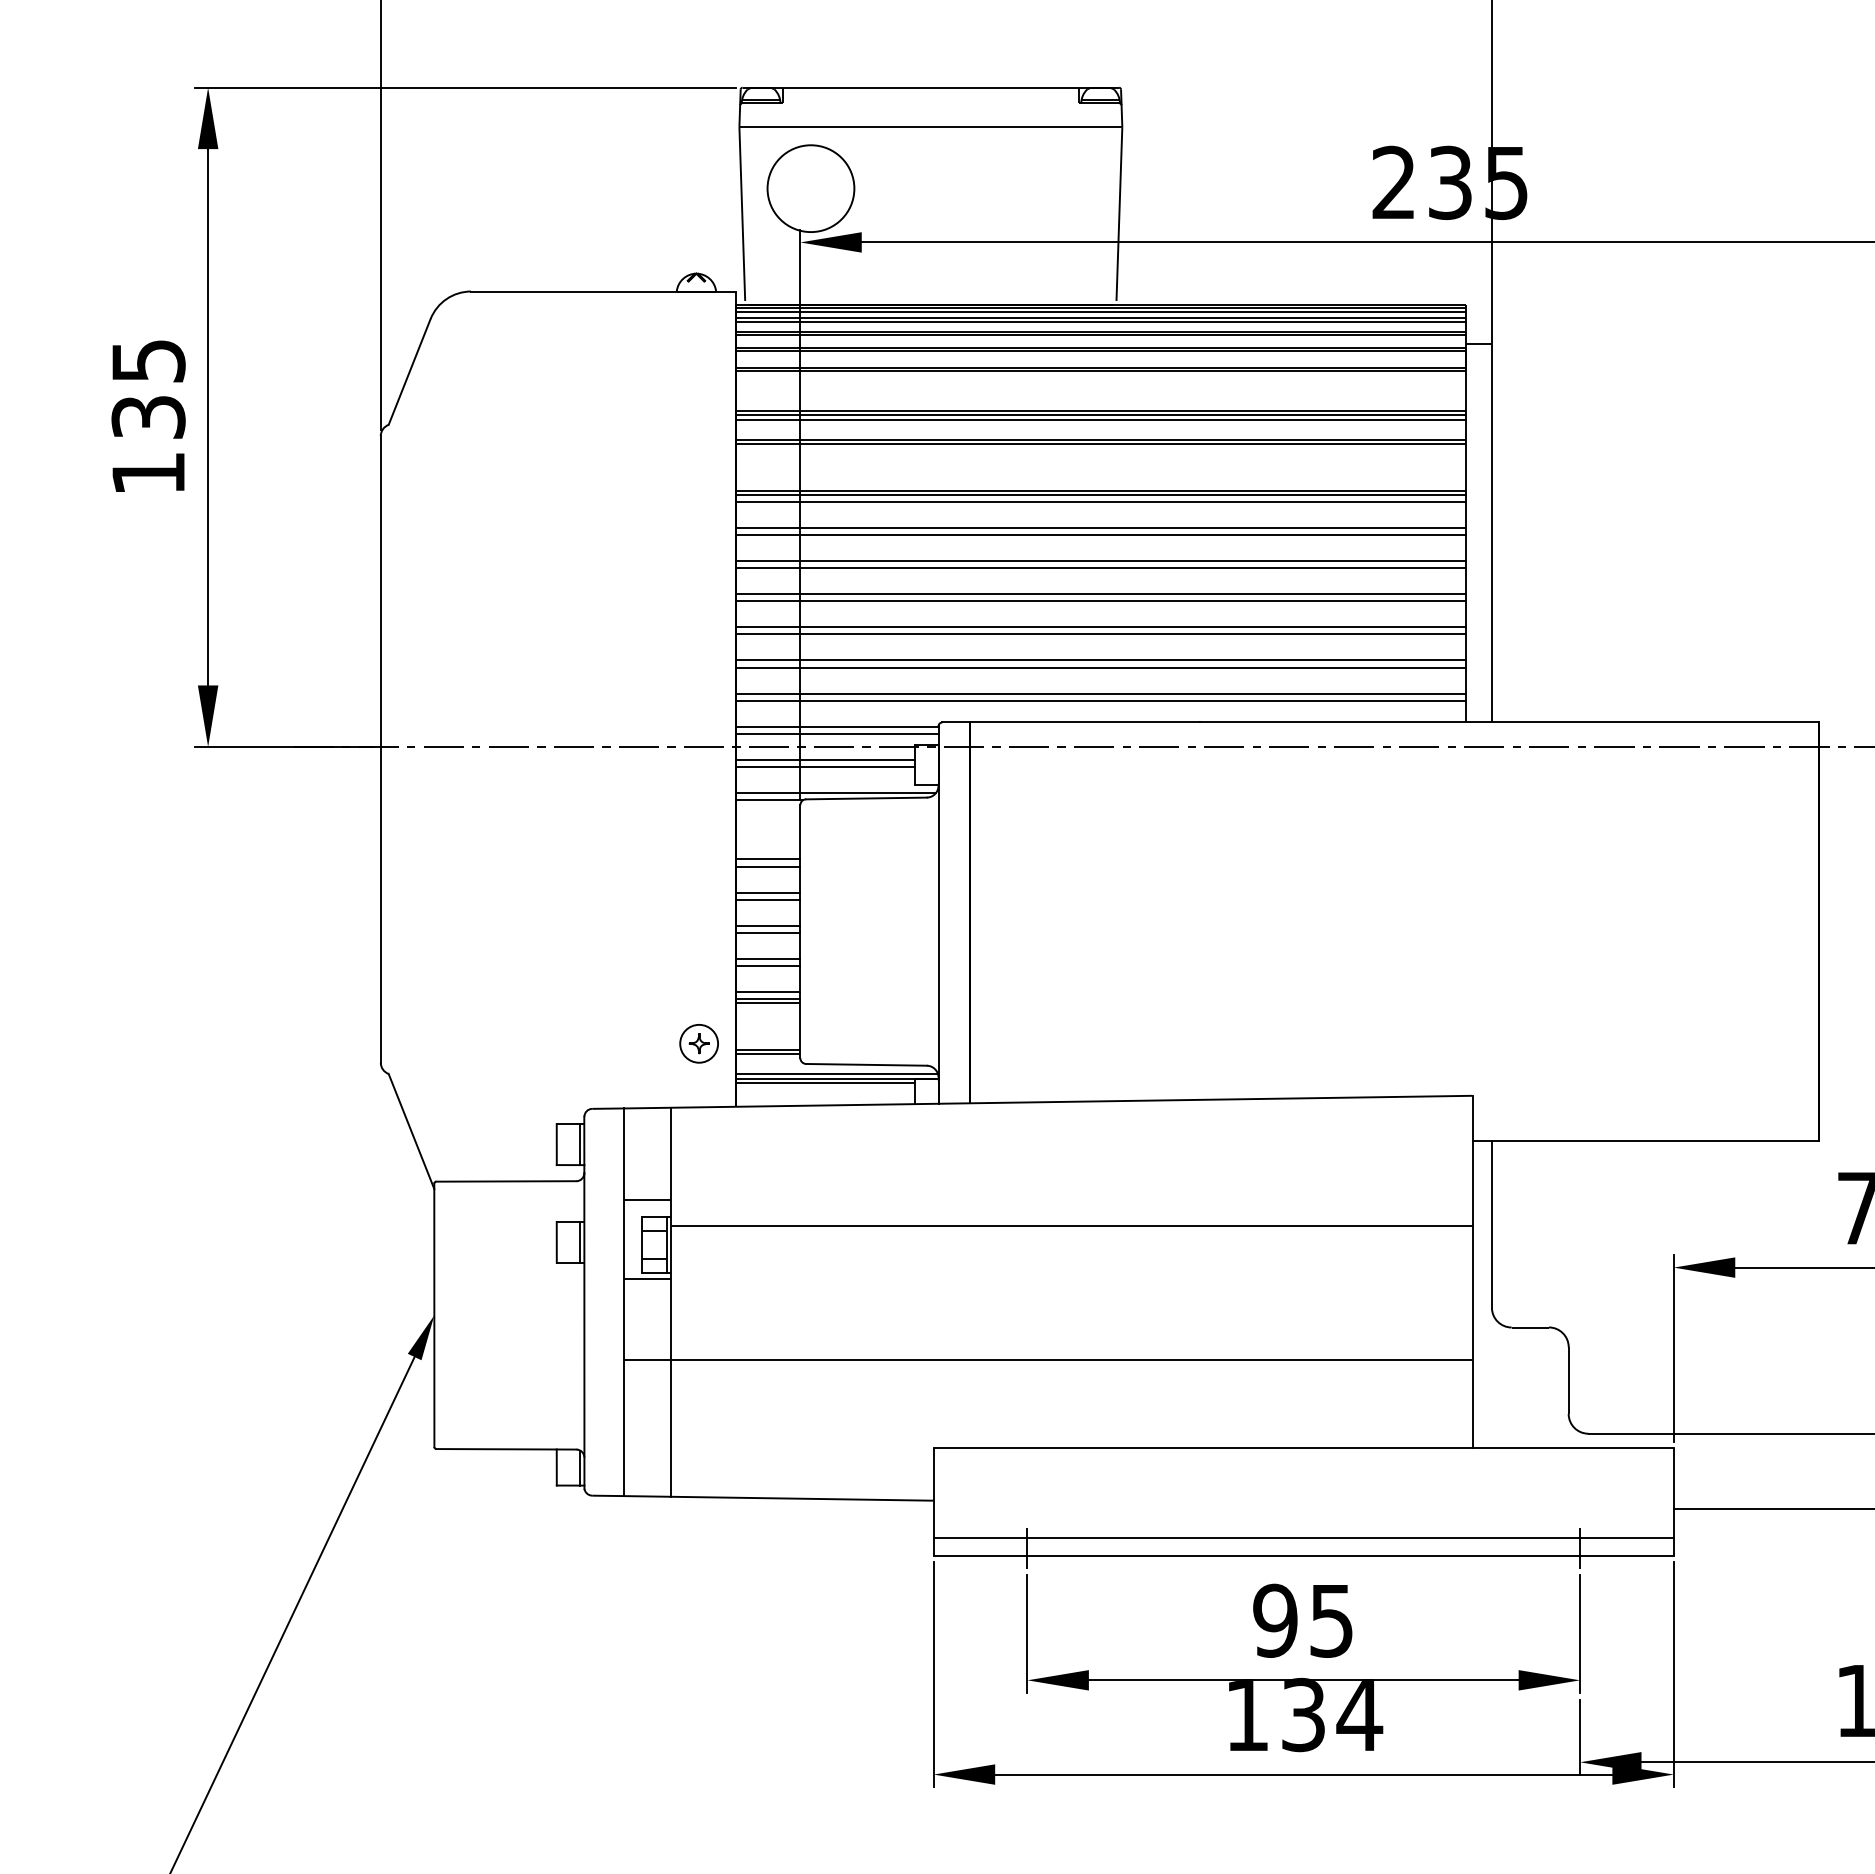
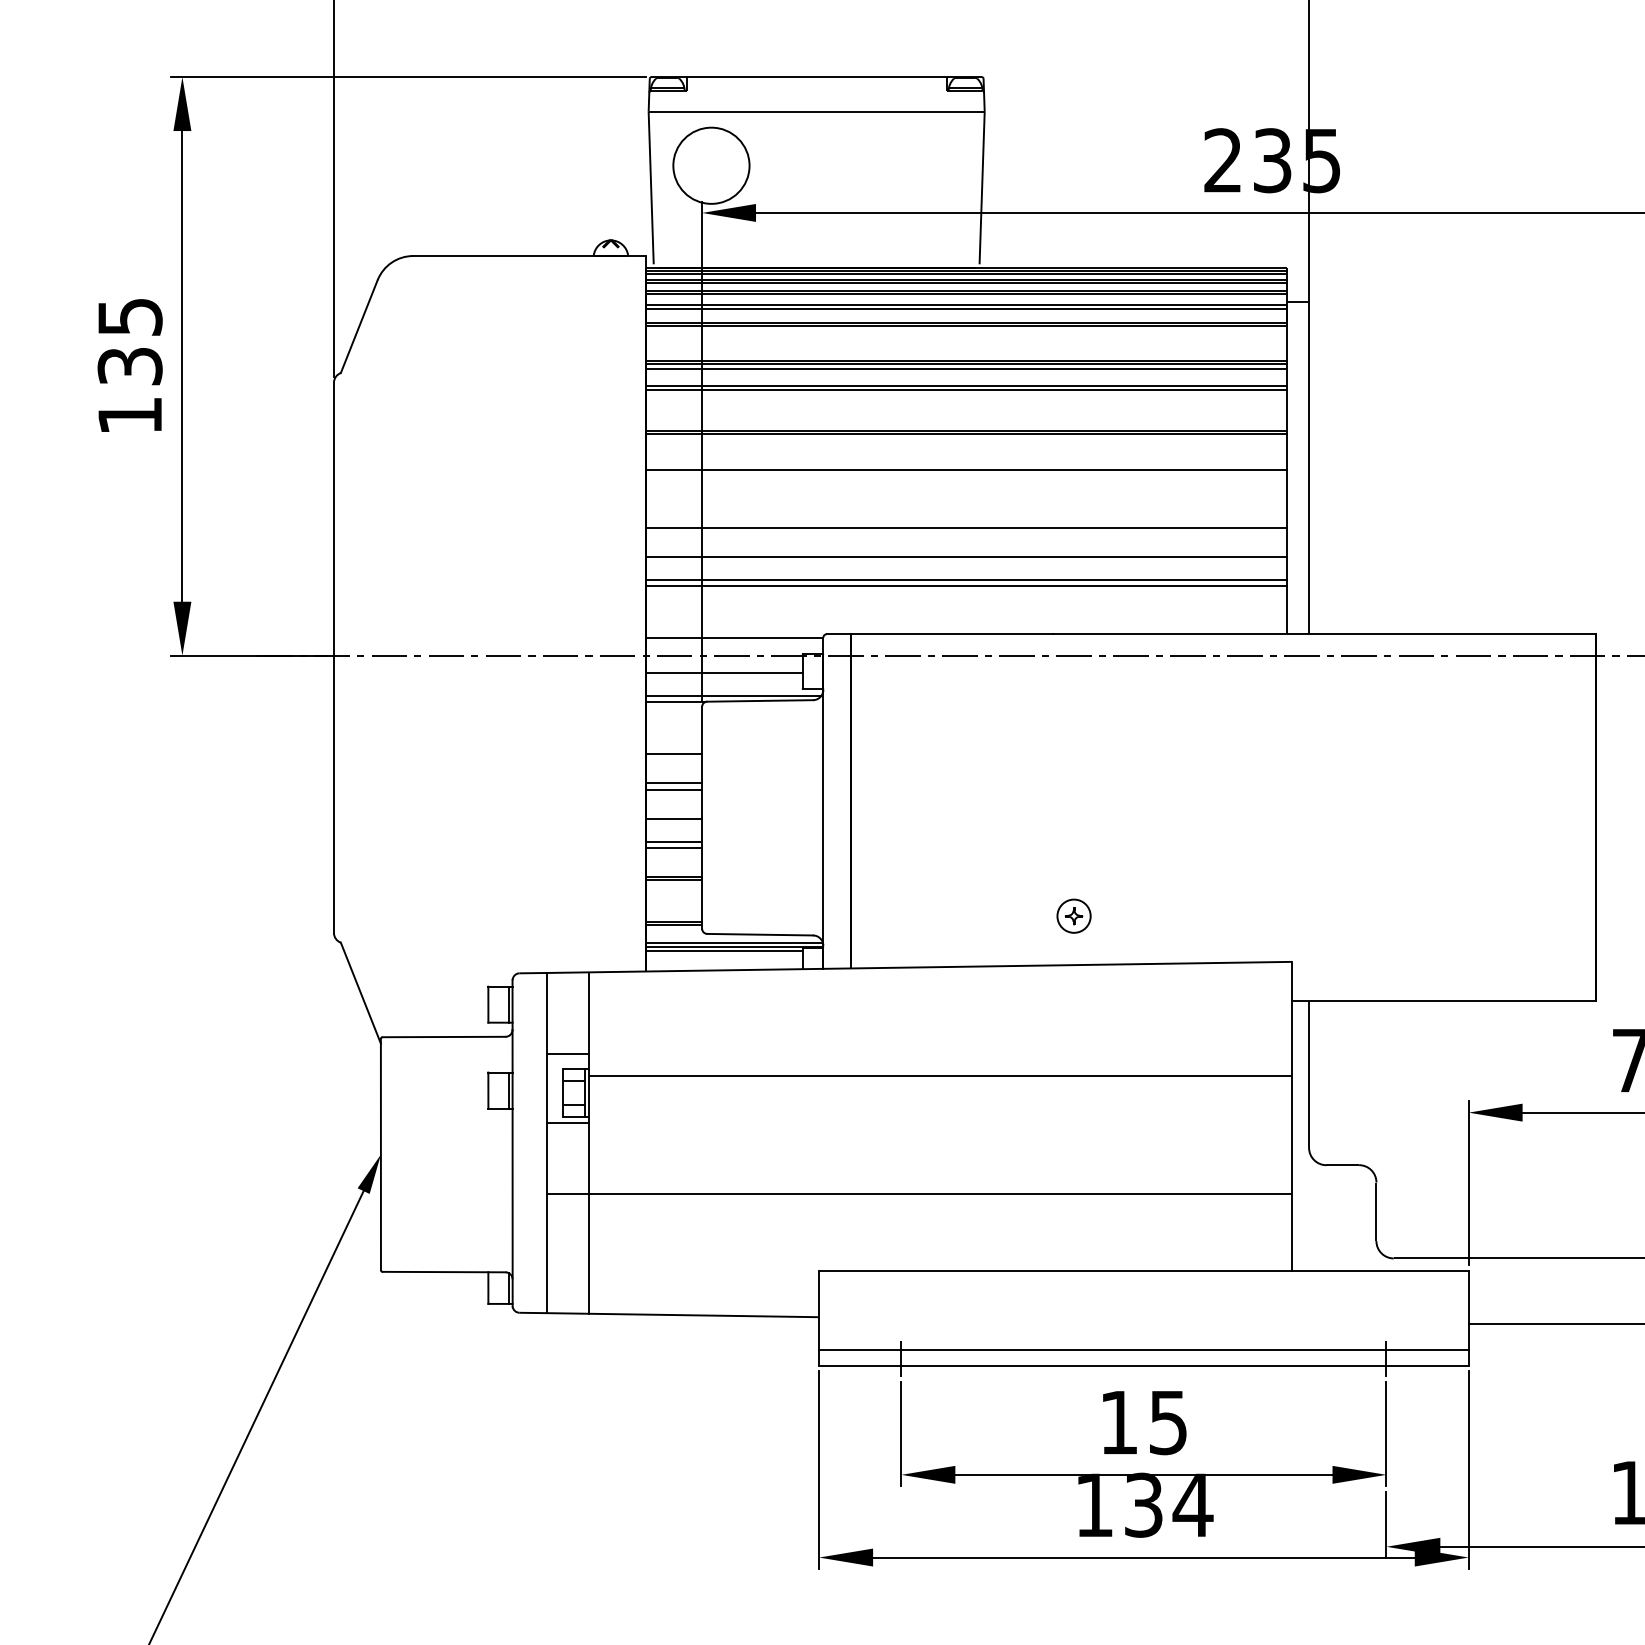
line: (1101, 501) -> (966, 440), removed
line: (1101, 527) -> (966, 463), removed
line: (1101, 560) -> (966, 492), removed
line: (1101, 568) -> (966, 499), removed
line: (1101, 594) -> (966, 521), removed
line: (1101, 627) -> (966, 550), removed
line: (1101, 693) -> (966, 608), removed
line: (1101, 700) -> (966, 614), removed
line: (837, 733) -> (734, 643), removed
line: (825, 759) -> (724, 666), removed
line: (768, 866) -> (674, 760), removed
line: (768, 925) -> (674, 812), removed
line: (768, 992) -> (674, 871), removed
part: (698, 1043) -> (1073, 915), moved
text: (1275, 1620) -> (1119, 1422), 95 -> 15

